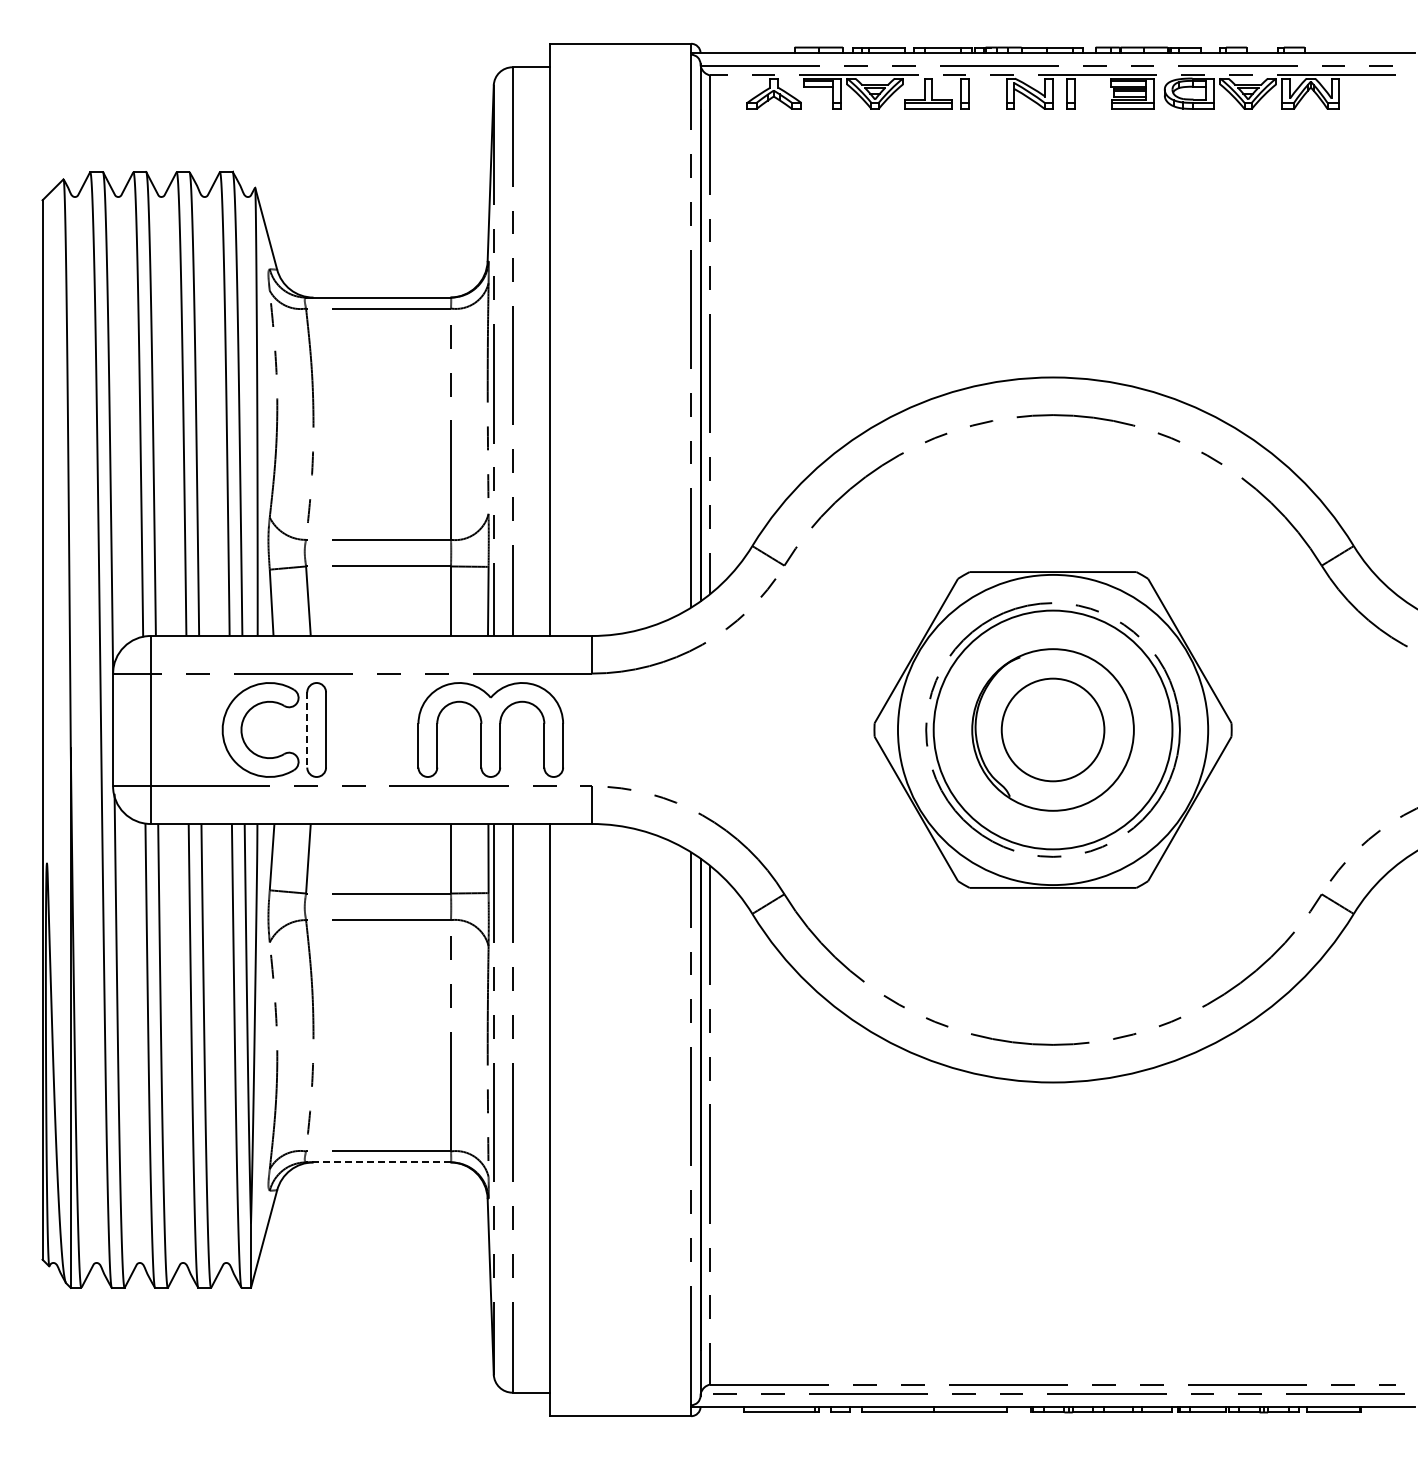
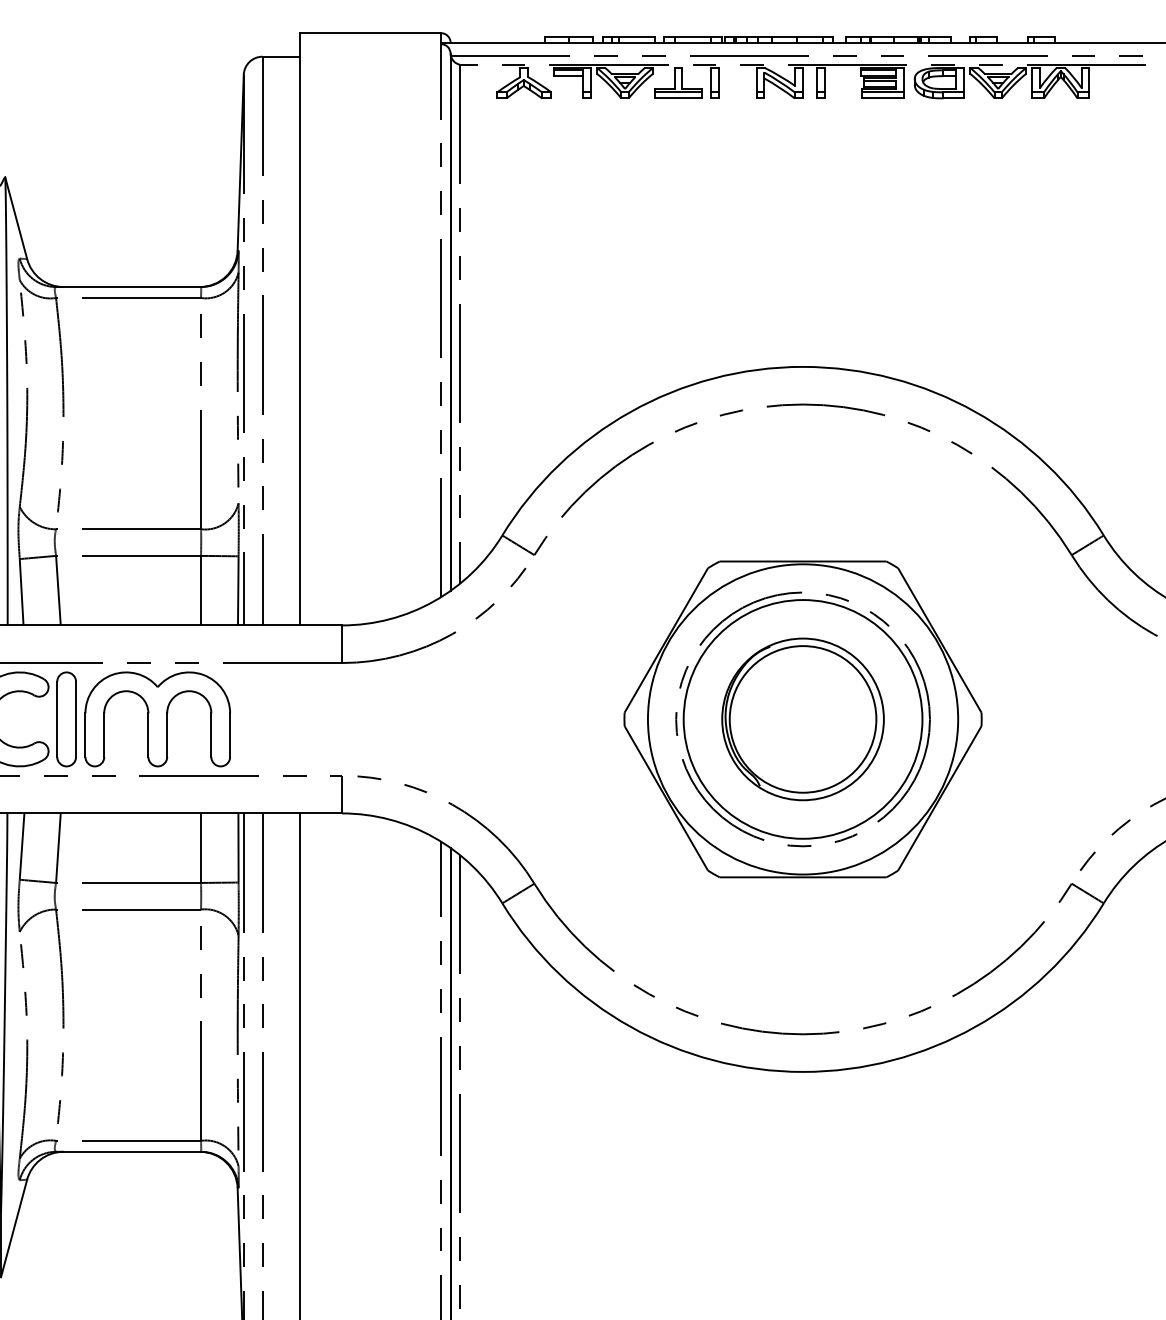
part: (490, 729) -> (157, 718), moved
circle: (1052, 729) -> (802, 718), size x1.43
line: (307, 730) -> (57, 719), dashed -> solid
line: (378, 1162) -> (128, 1151), dashed -> solid

